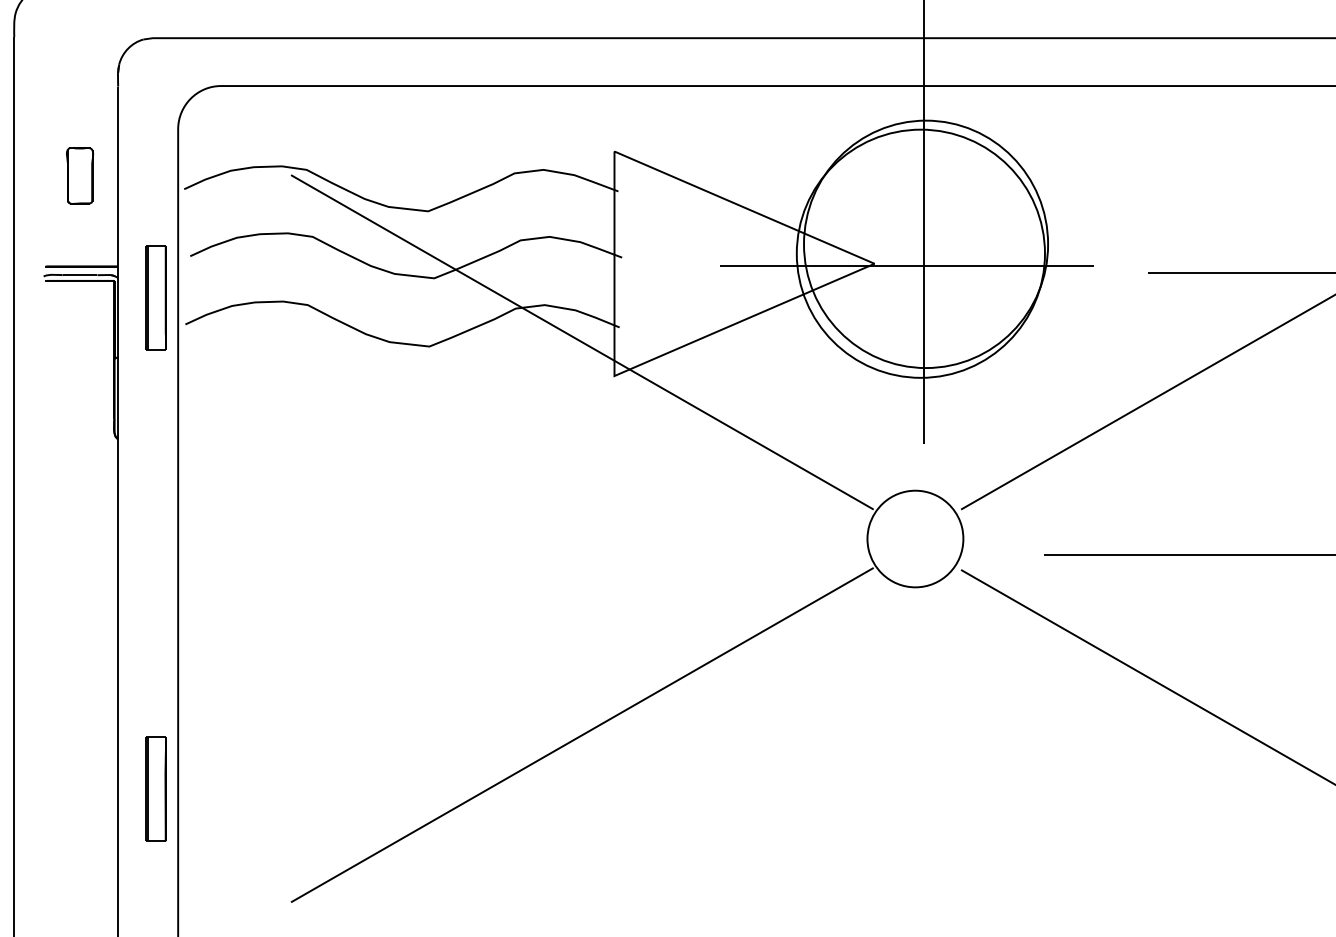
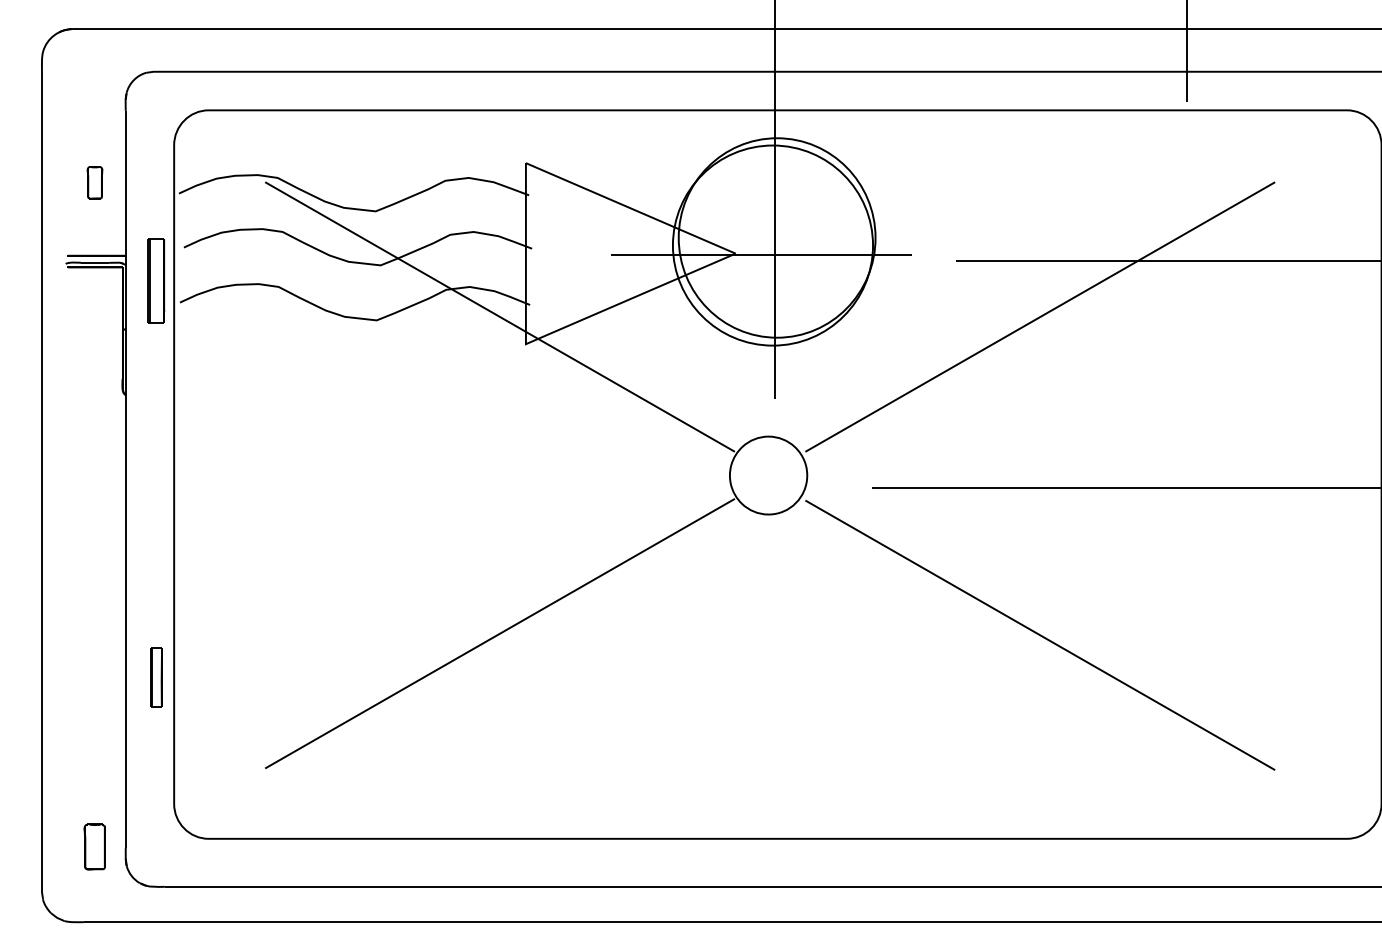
part: (79, 175) -> (94, 182), size x0.7
part: (156, 789) -> (156, 677), size x0.7

